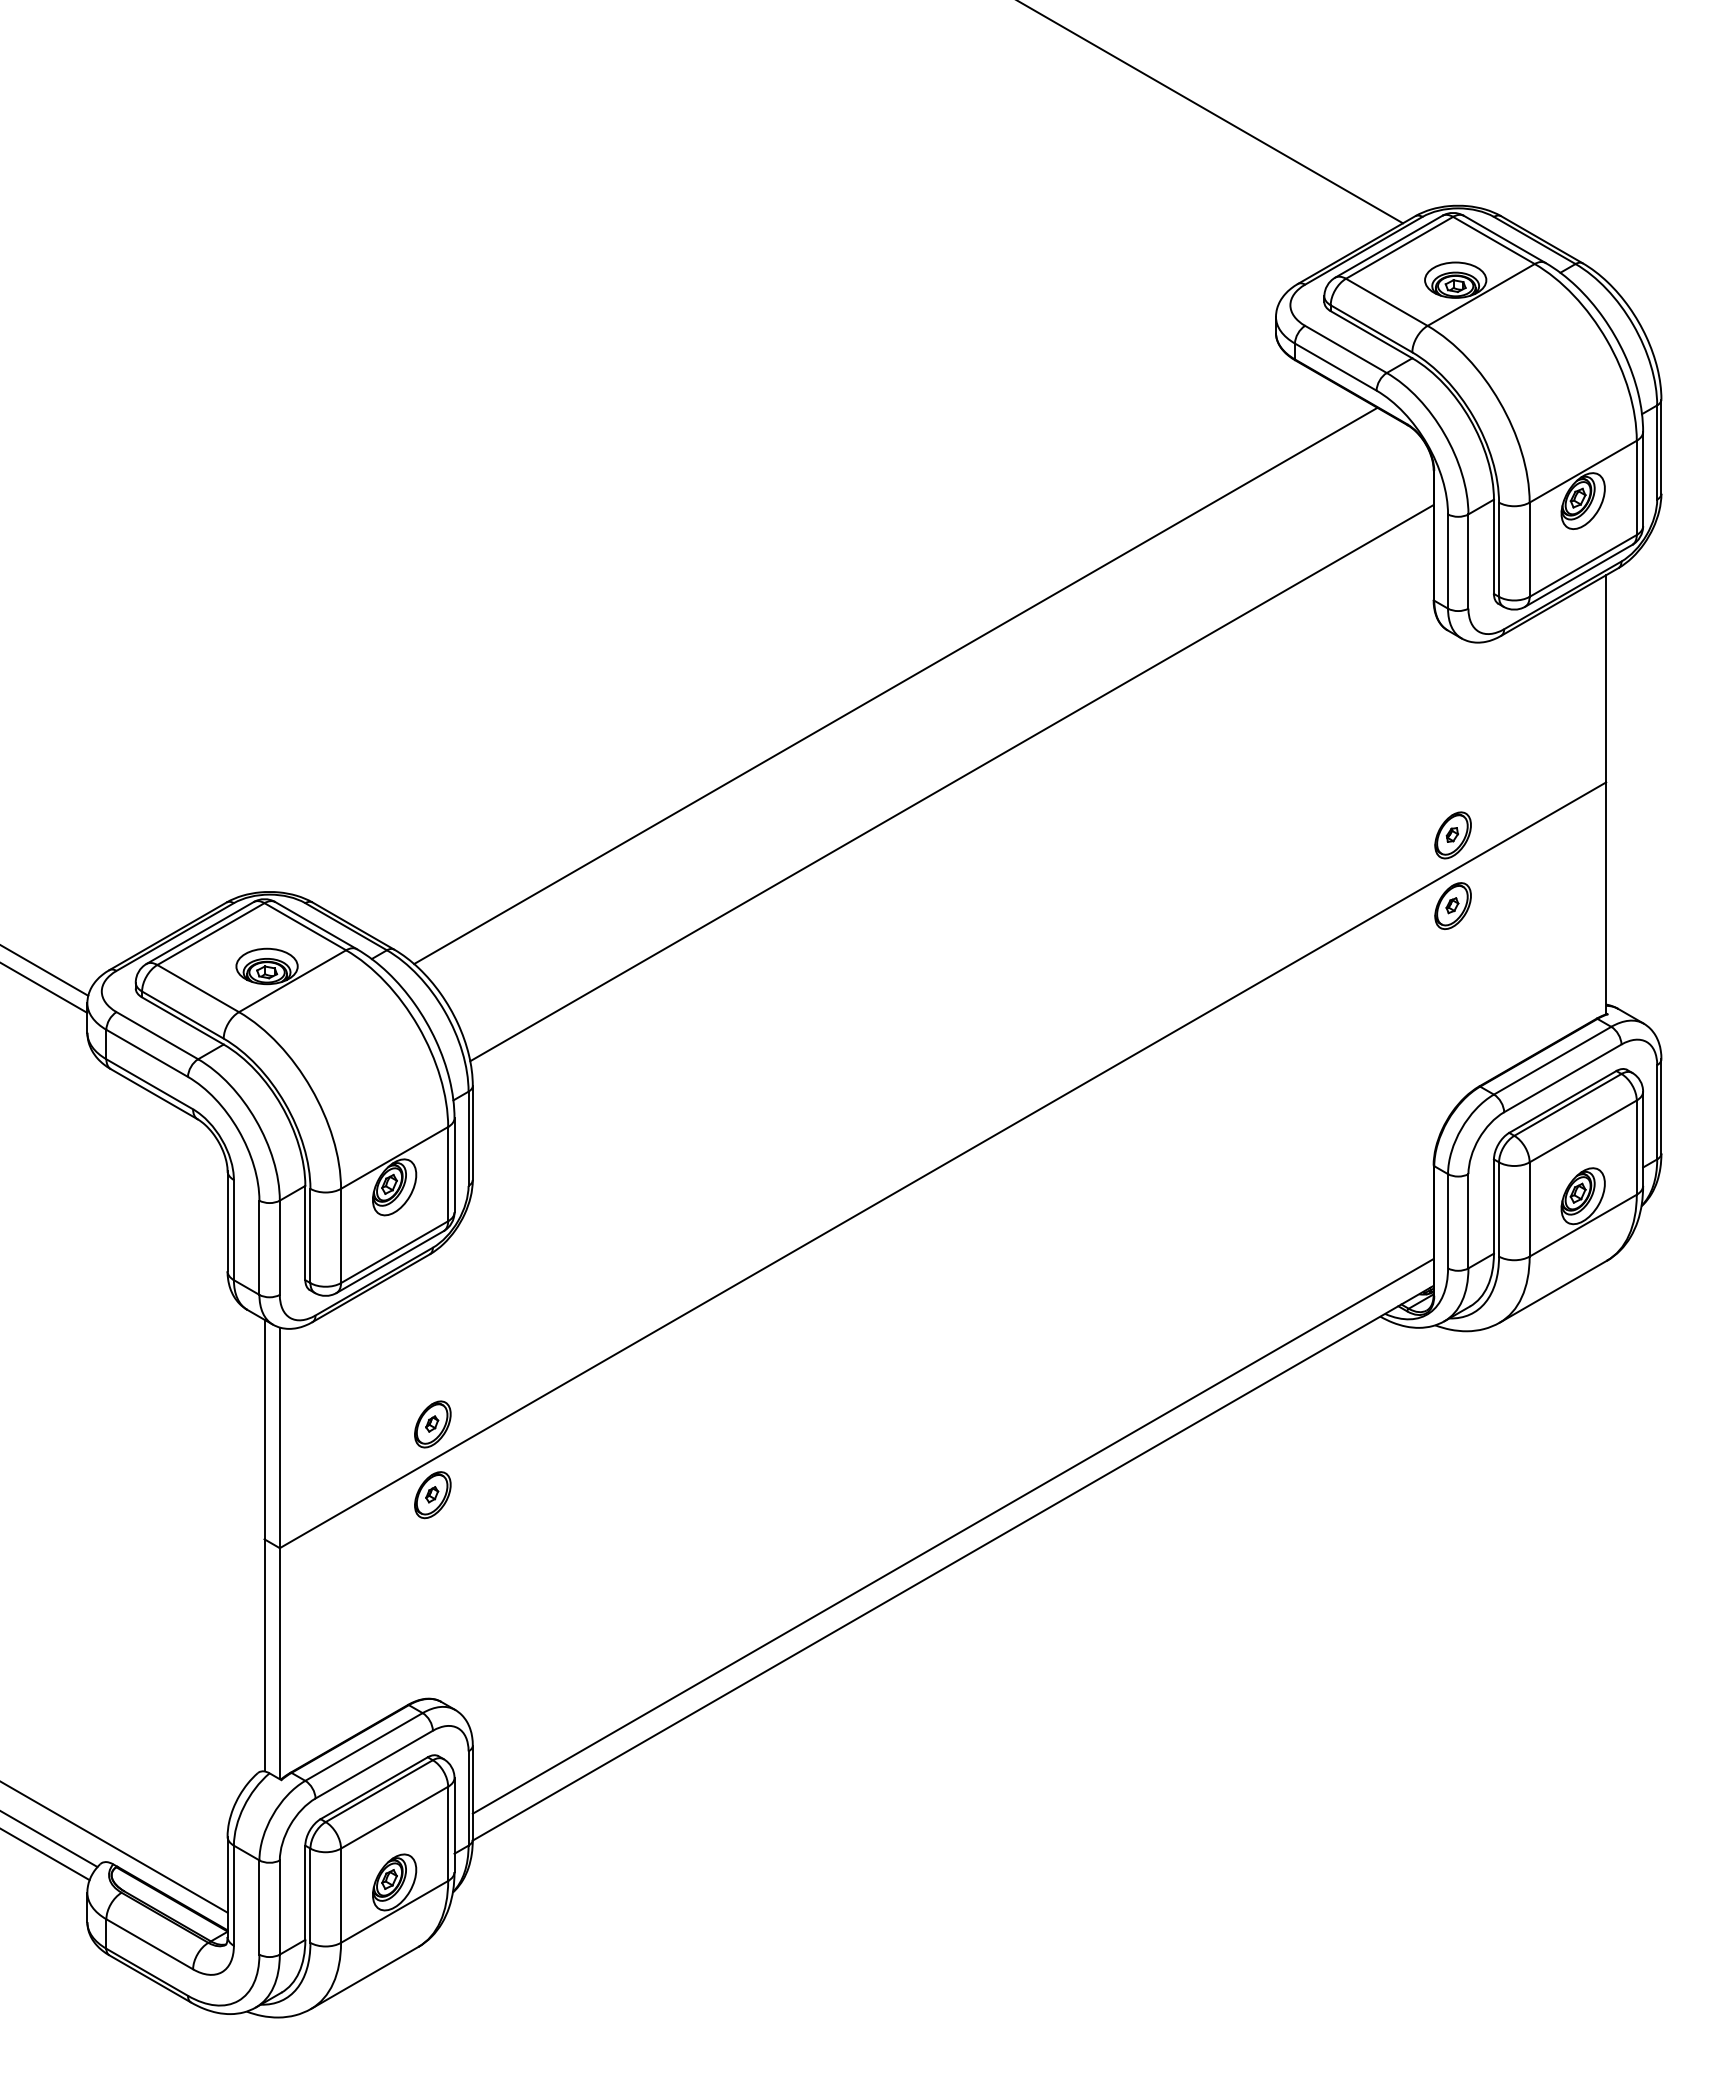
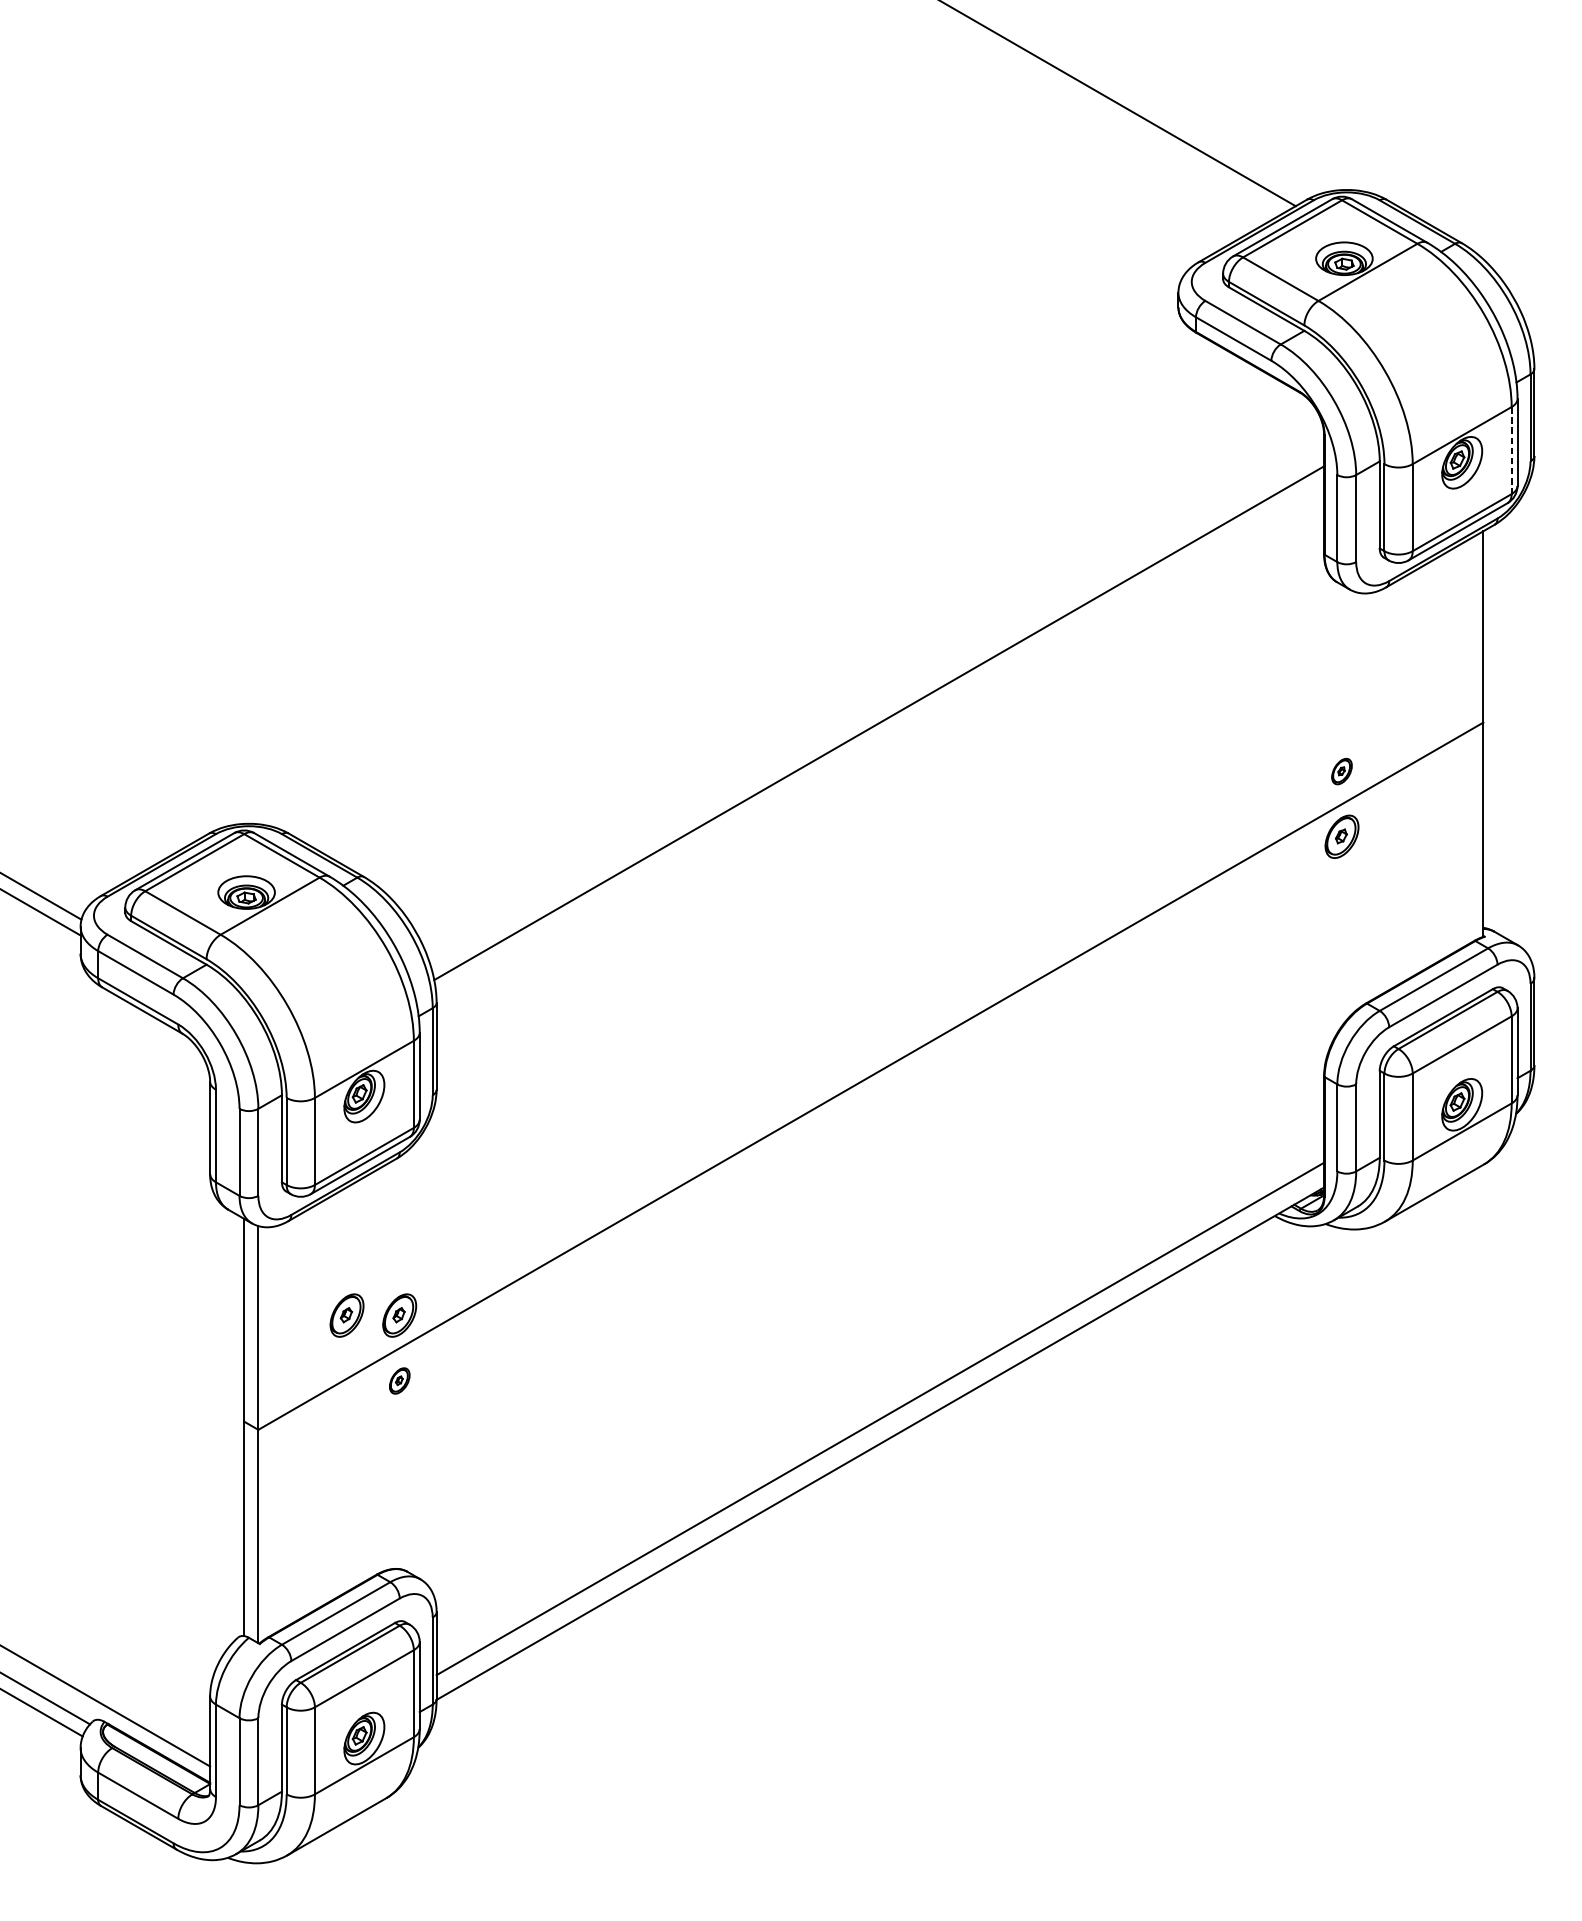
line: (1636, 488) -> (1511, 451), solid -> dashed
line: (895, 685) -> (827, 633), removed
part: (1452, 835) -> (1341, 771), size x0.6
part: (375, 1424) -> (346, 1315), added
part: (432, 1495) -> (399, 1381), size x0.6

